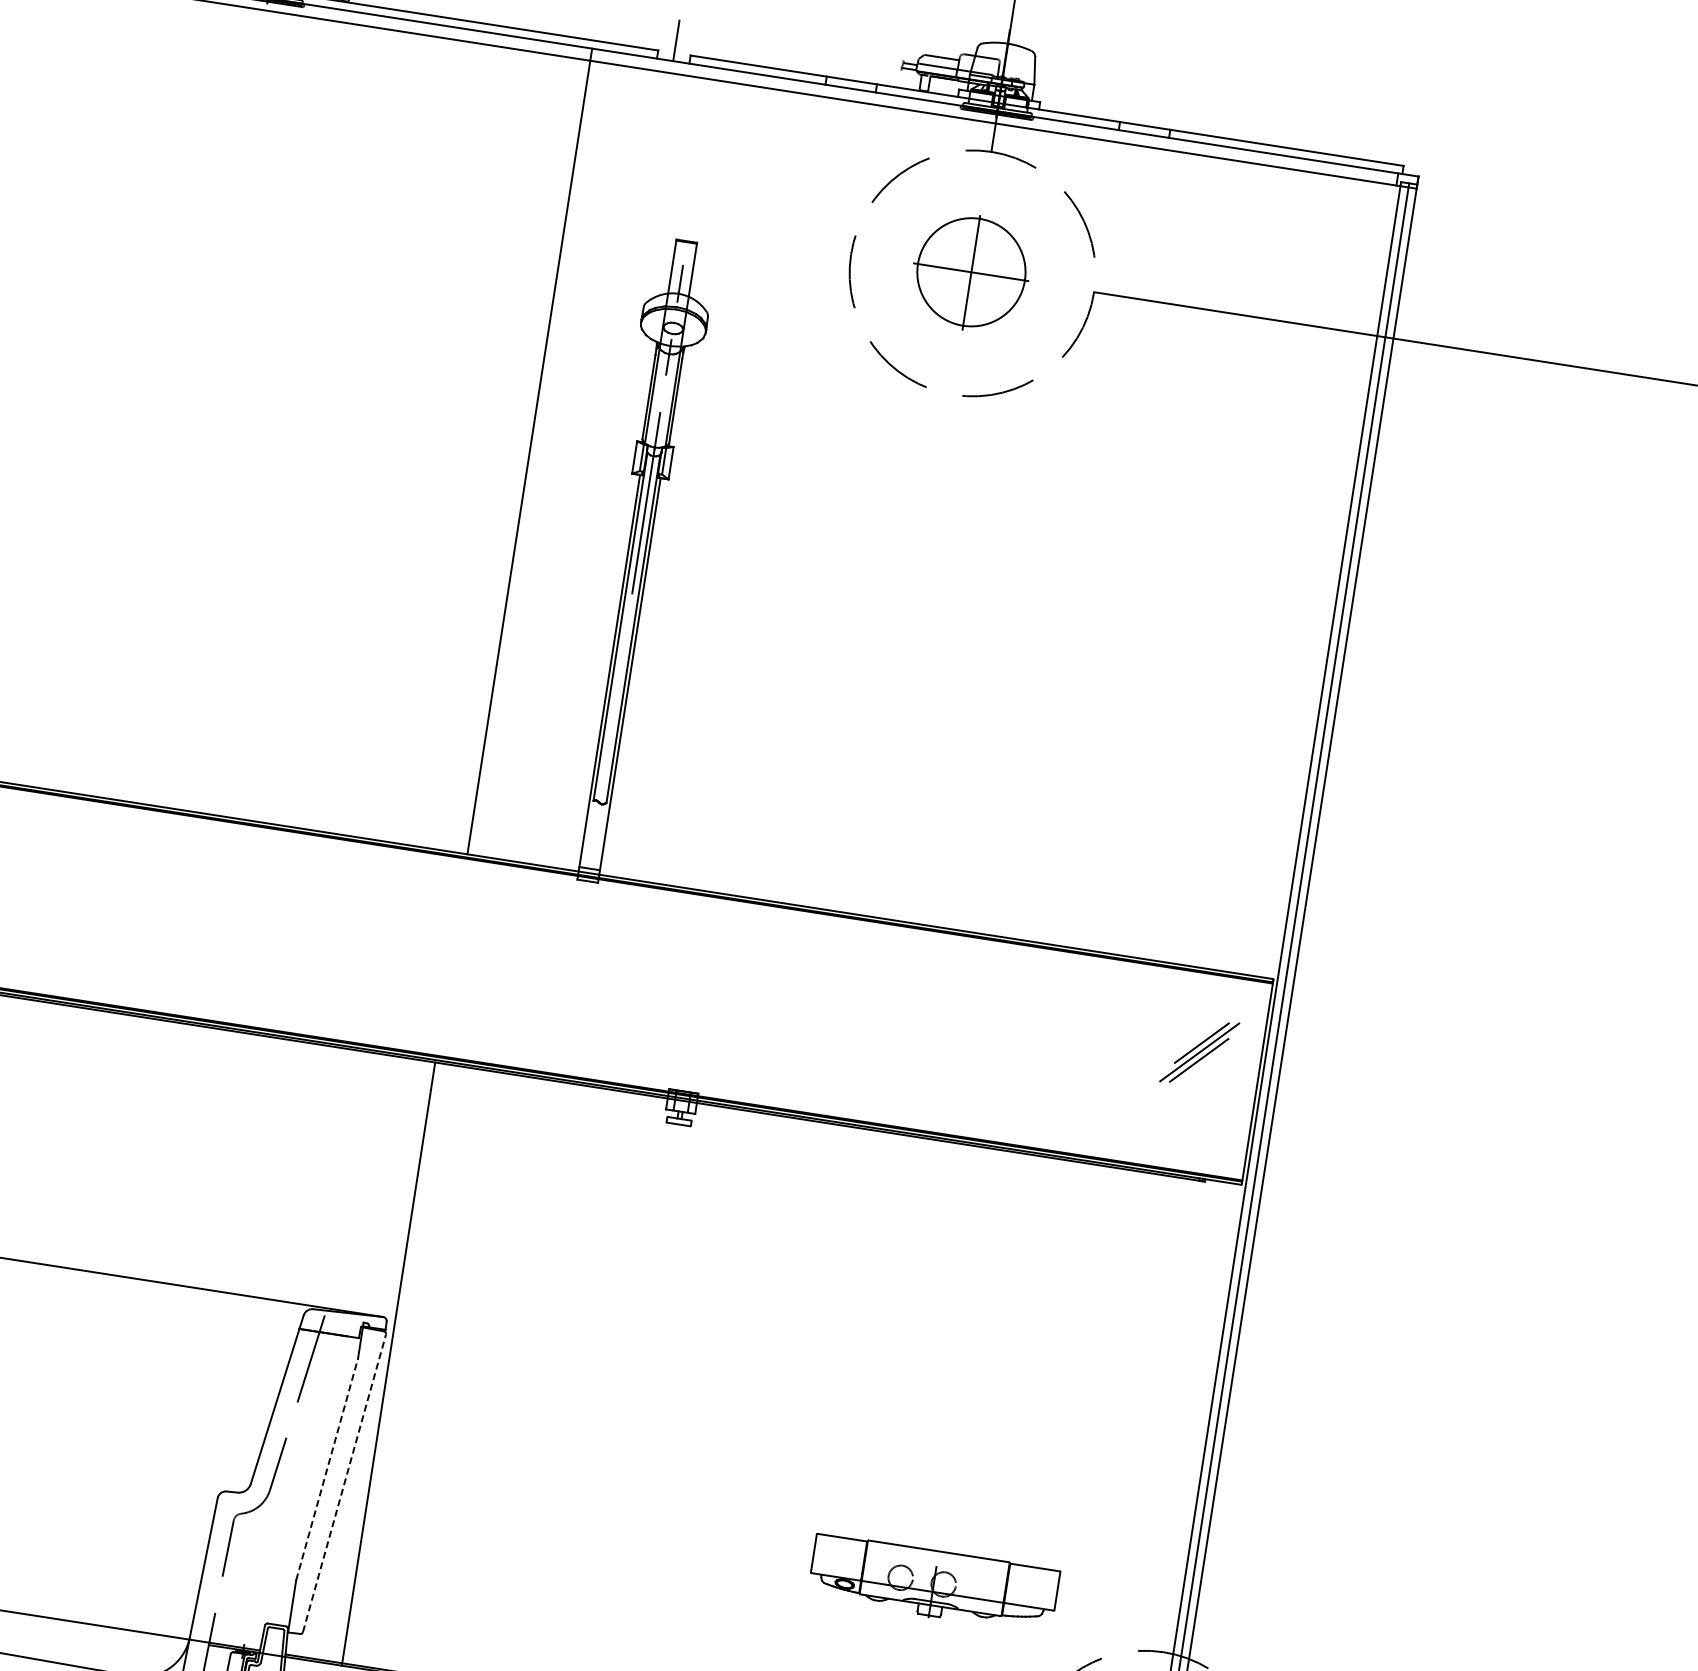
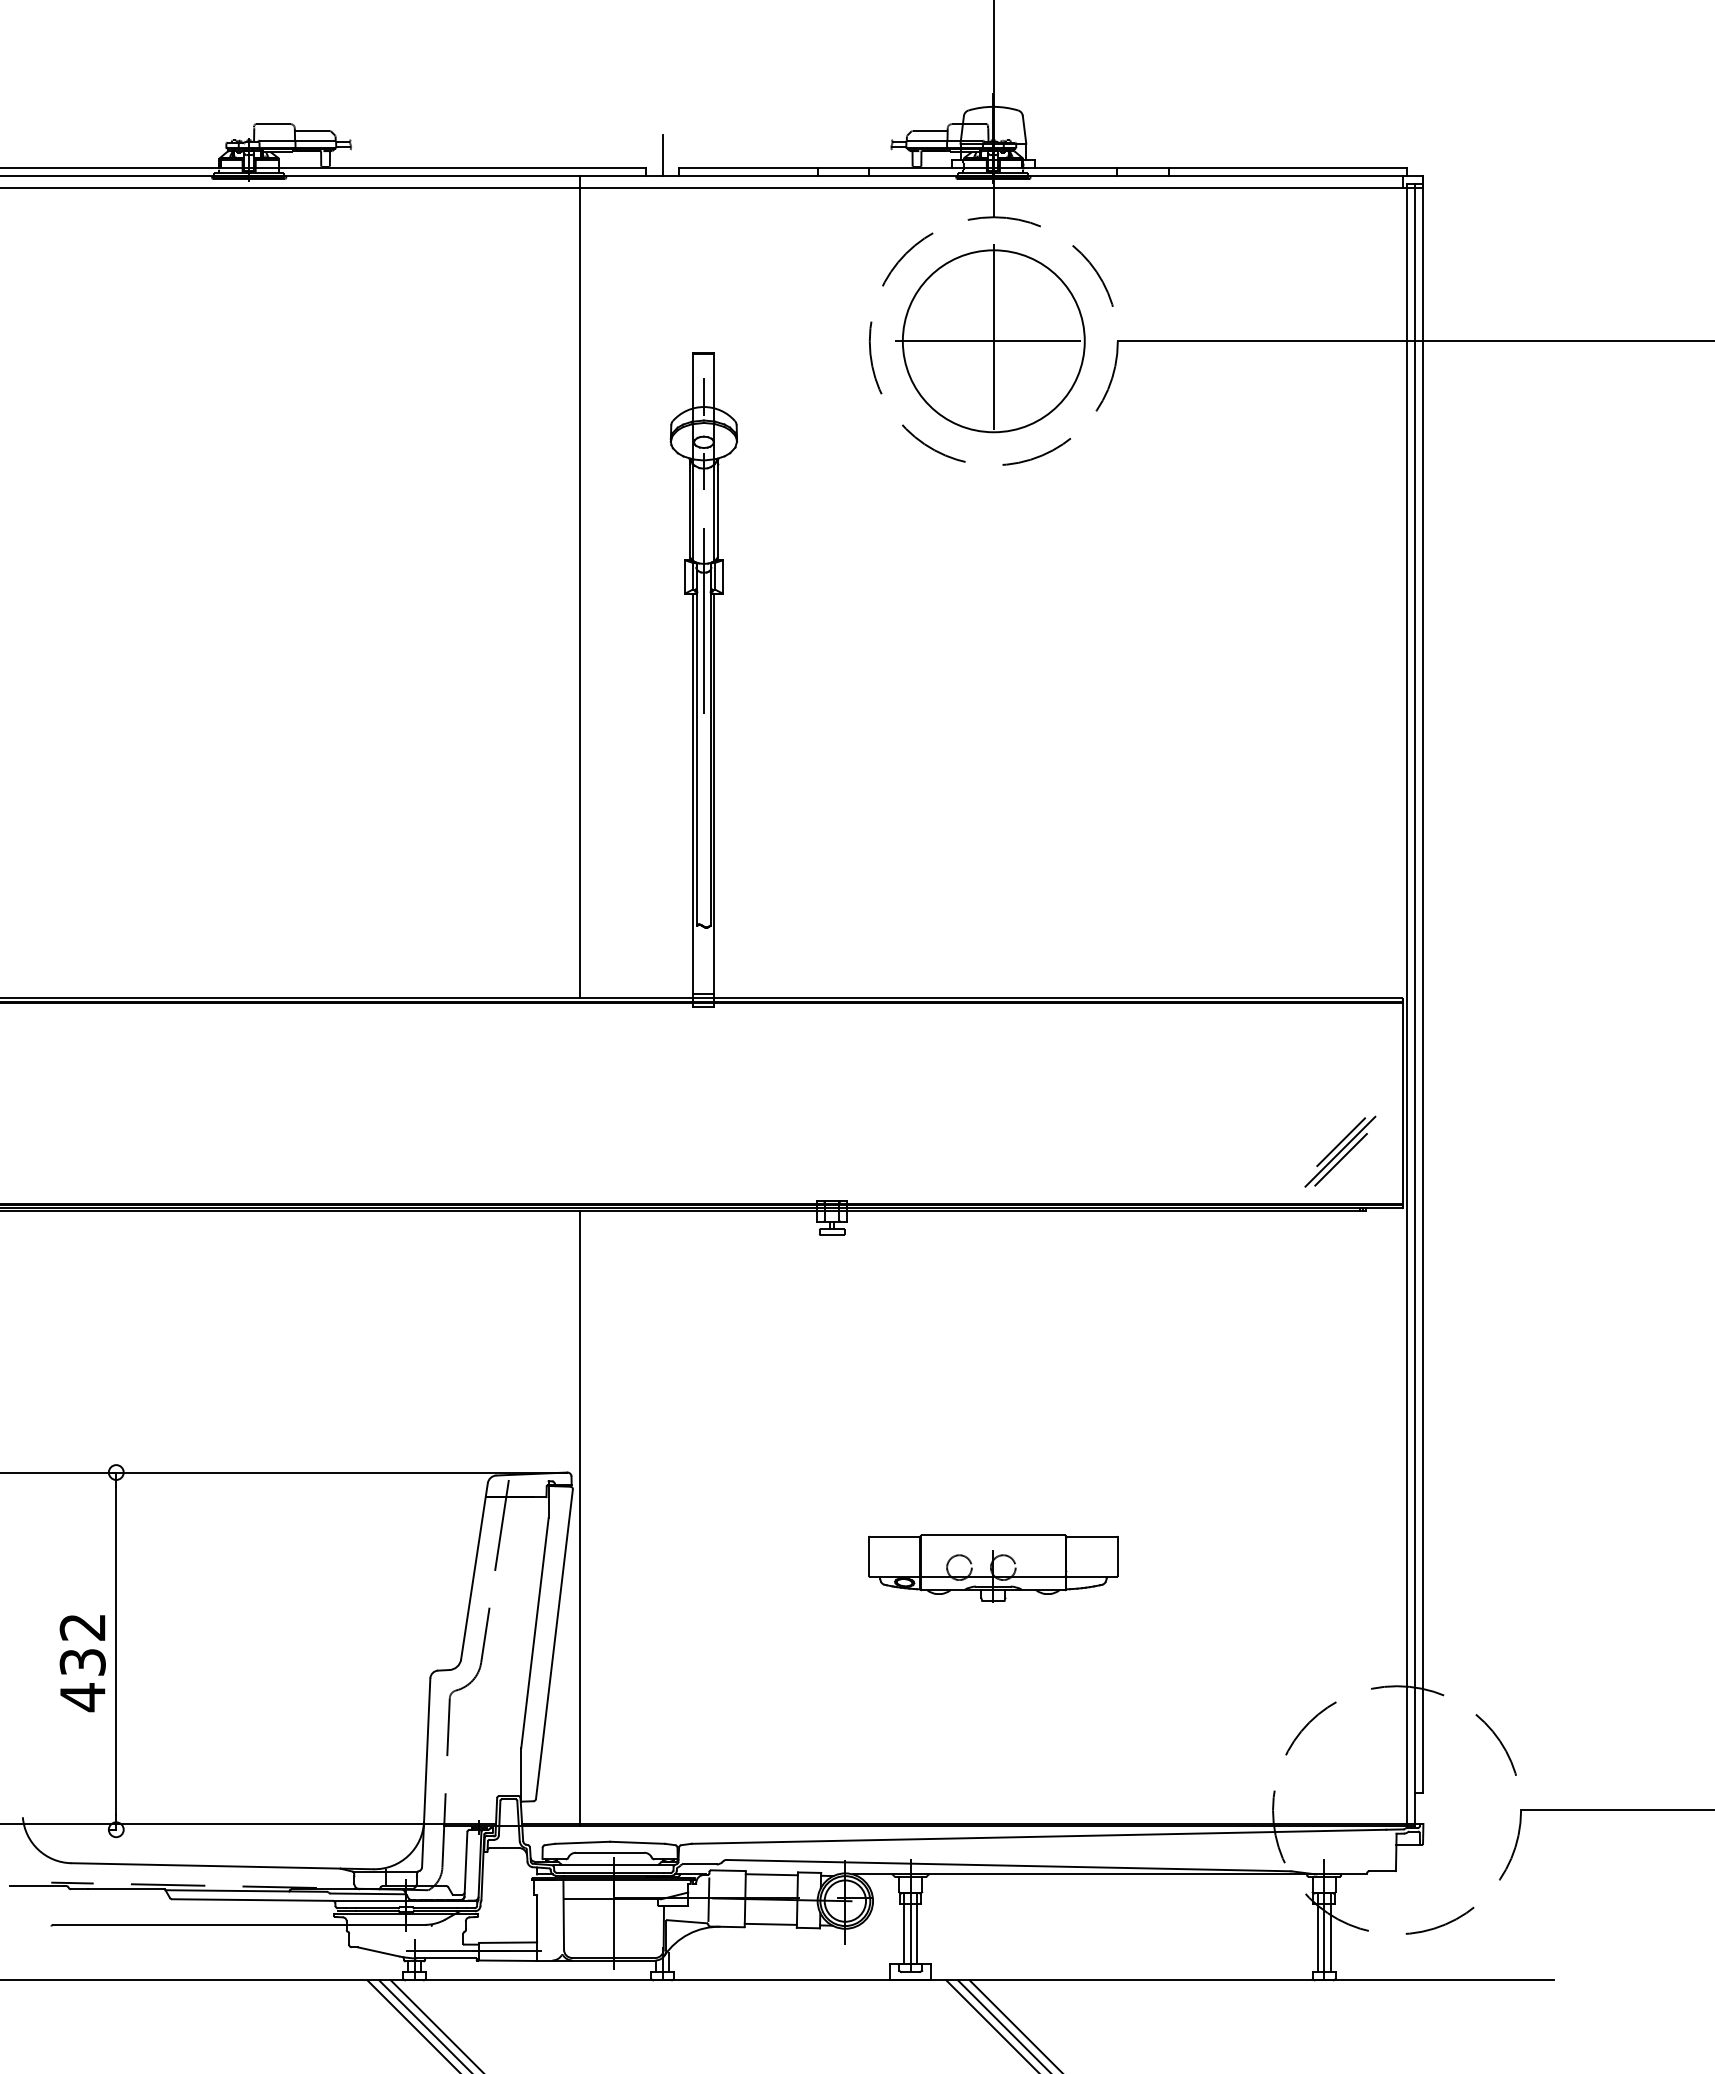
part: (969, 270) -> (990, 338), size x1.67
part: (1199, 1052) -> (1340, 1151), moved
line: (327, 1468) -> (535, 1632), dashed -> solid
line: (344, 1483) -> (554, 1644), dashed -> solid
part: (933, 1583) -> (993, 1568), moved

